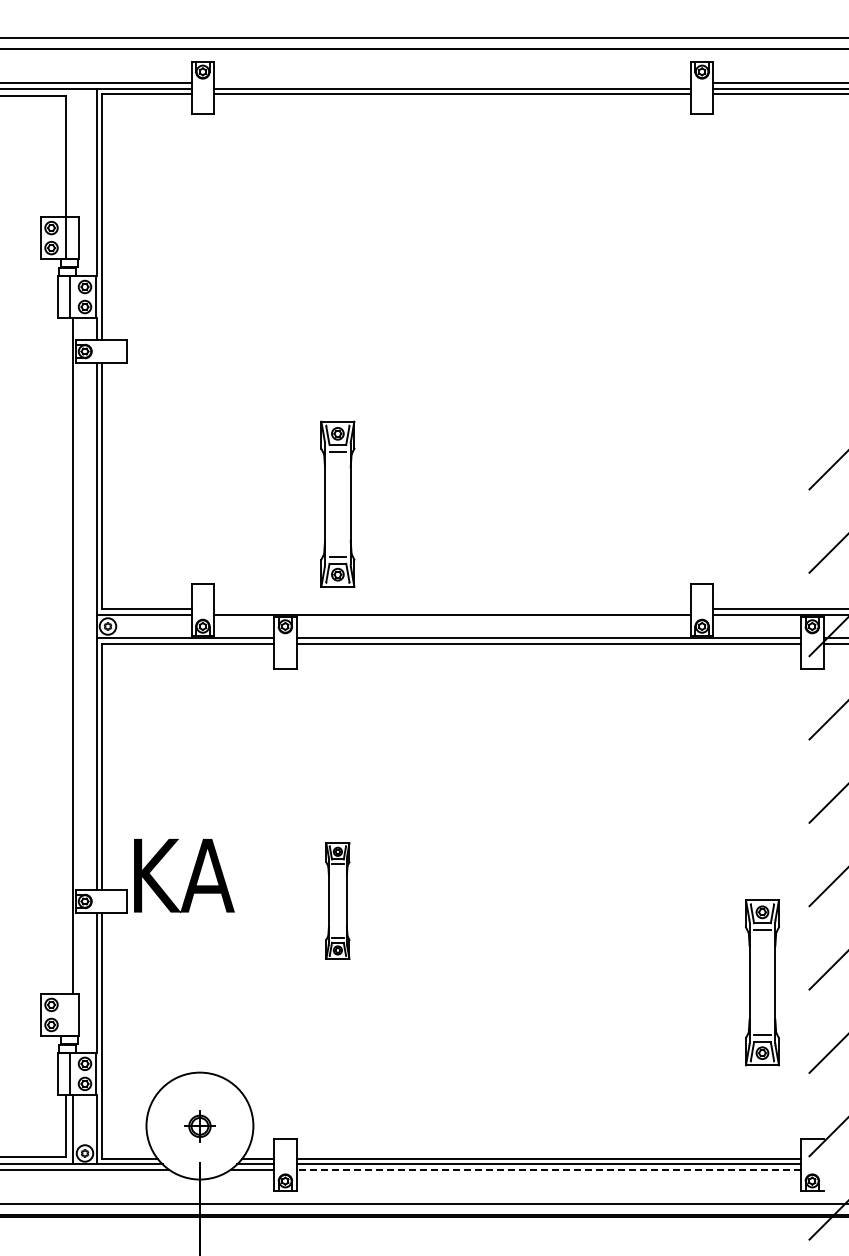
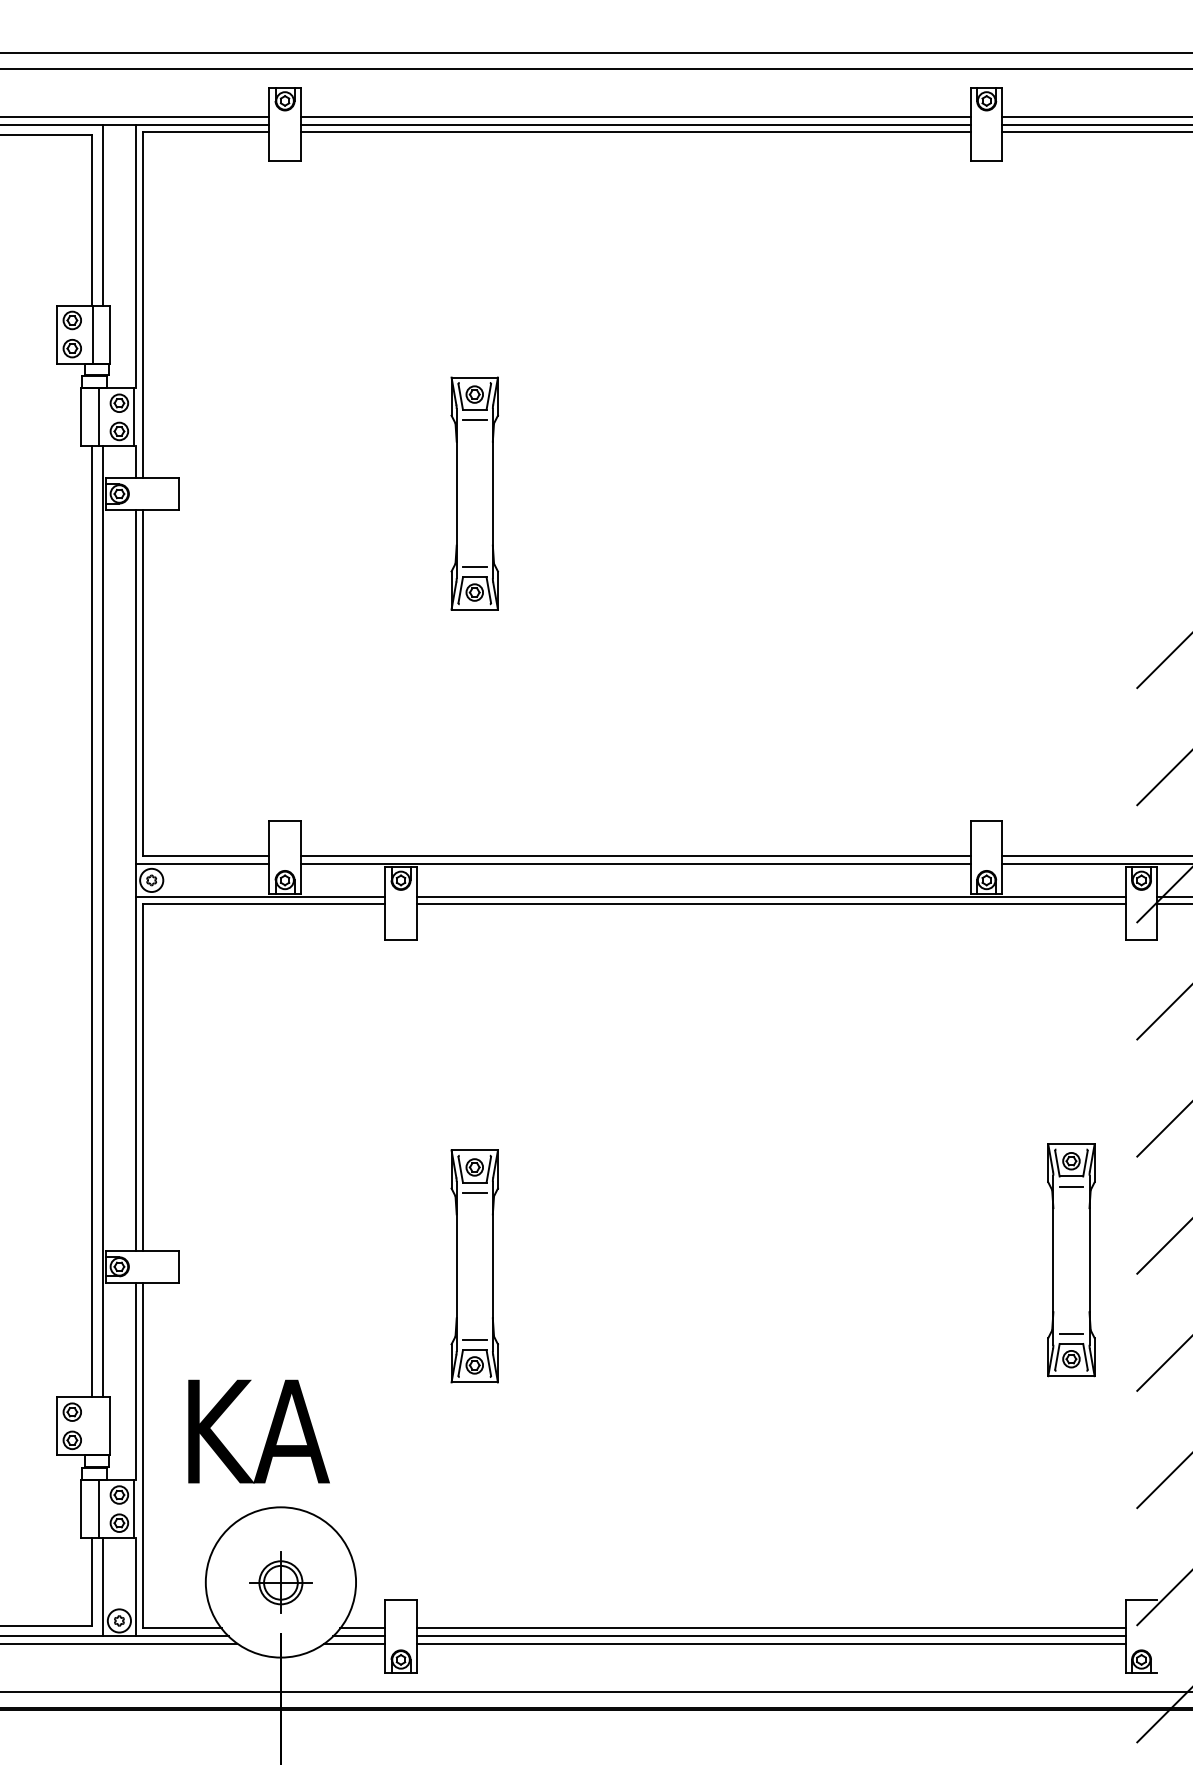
line: (452, 83) -> (635, 117), added
line: (73, 152) -> (103, 214), added
part: (337, 503) -> (474, 492), moved
line: (452, 608) -> (635, 855), added
line: (65, 655) -> (91, 921), added
text: (184, 875) -> (259, 1431), moved
part: (337, 900) -> (474, 1265), size x1.43
part: (762, 982) -> (1071, 1259), moved
part: (199, 1126) -> (280, 1583), size x1.43
line: (548, 1169) -> (770, 1643), dashed -> solid

